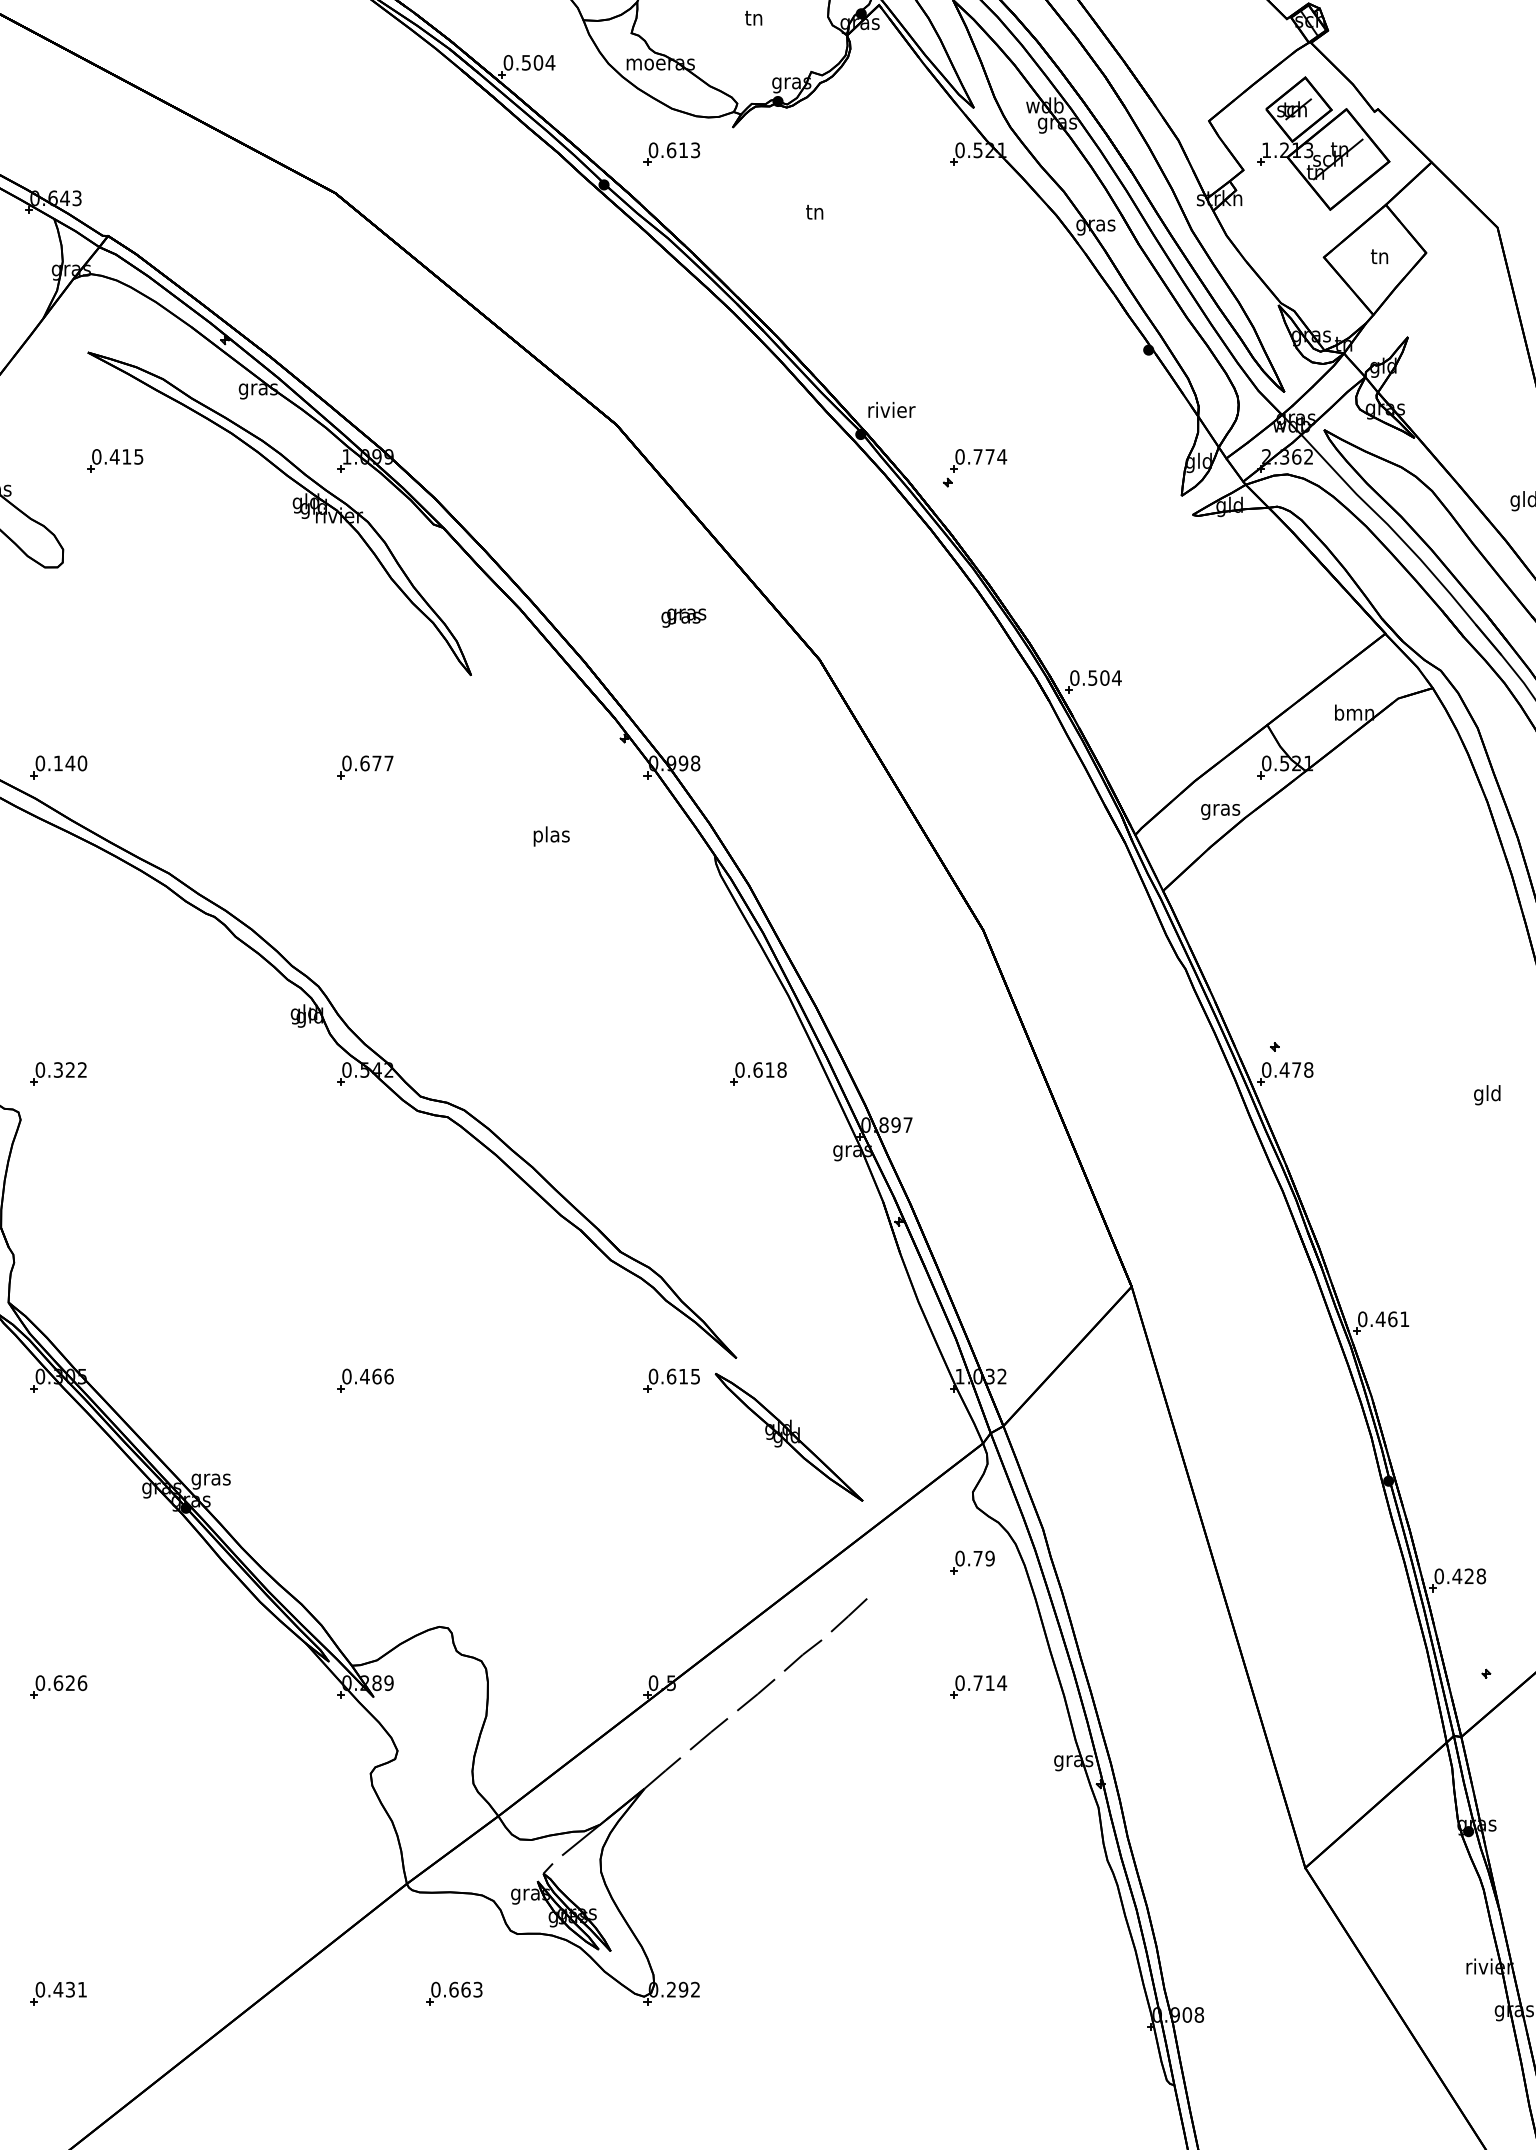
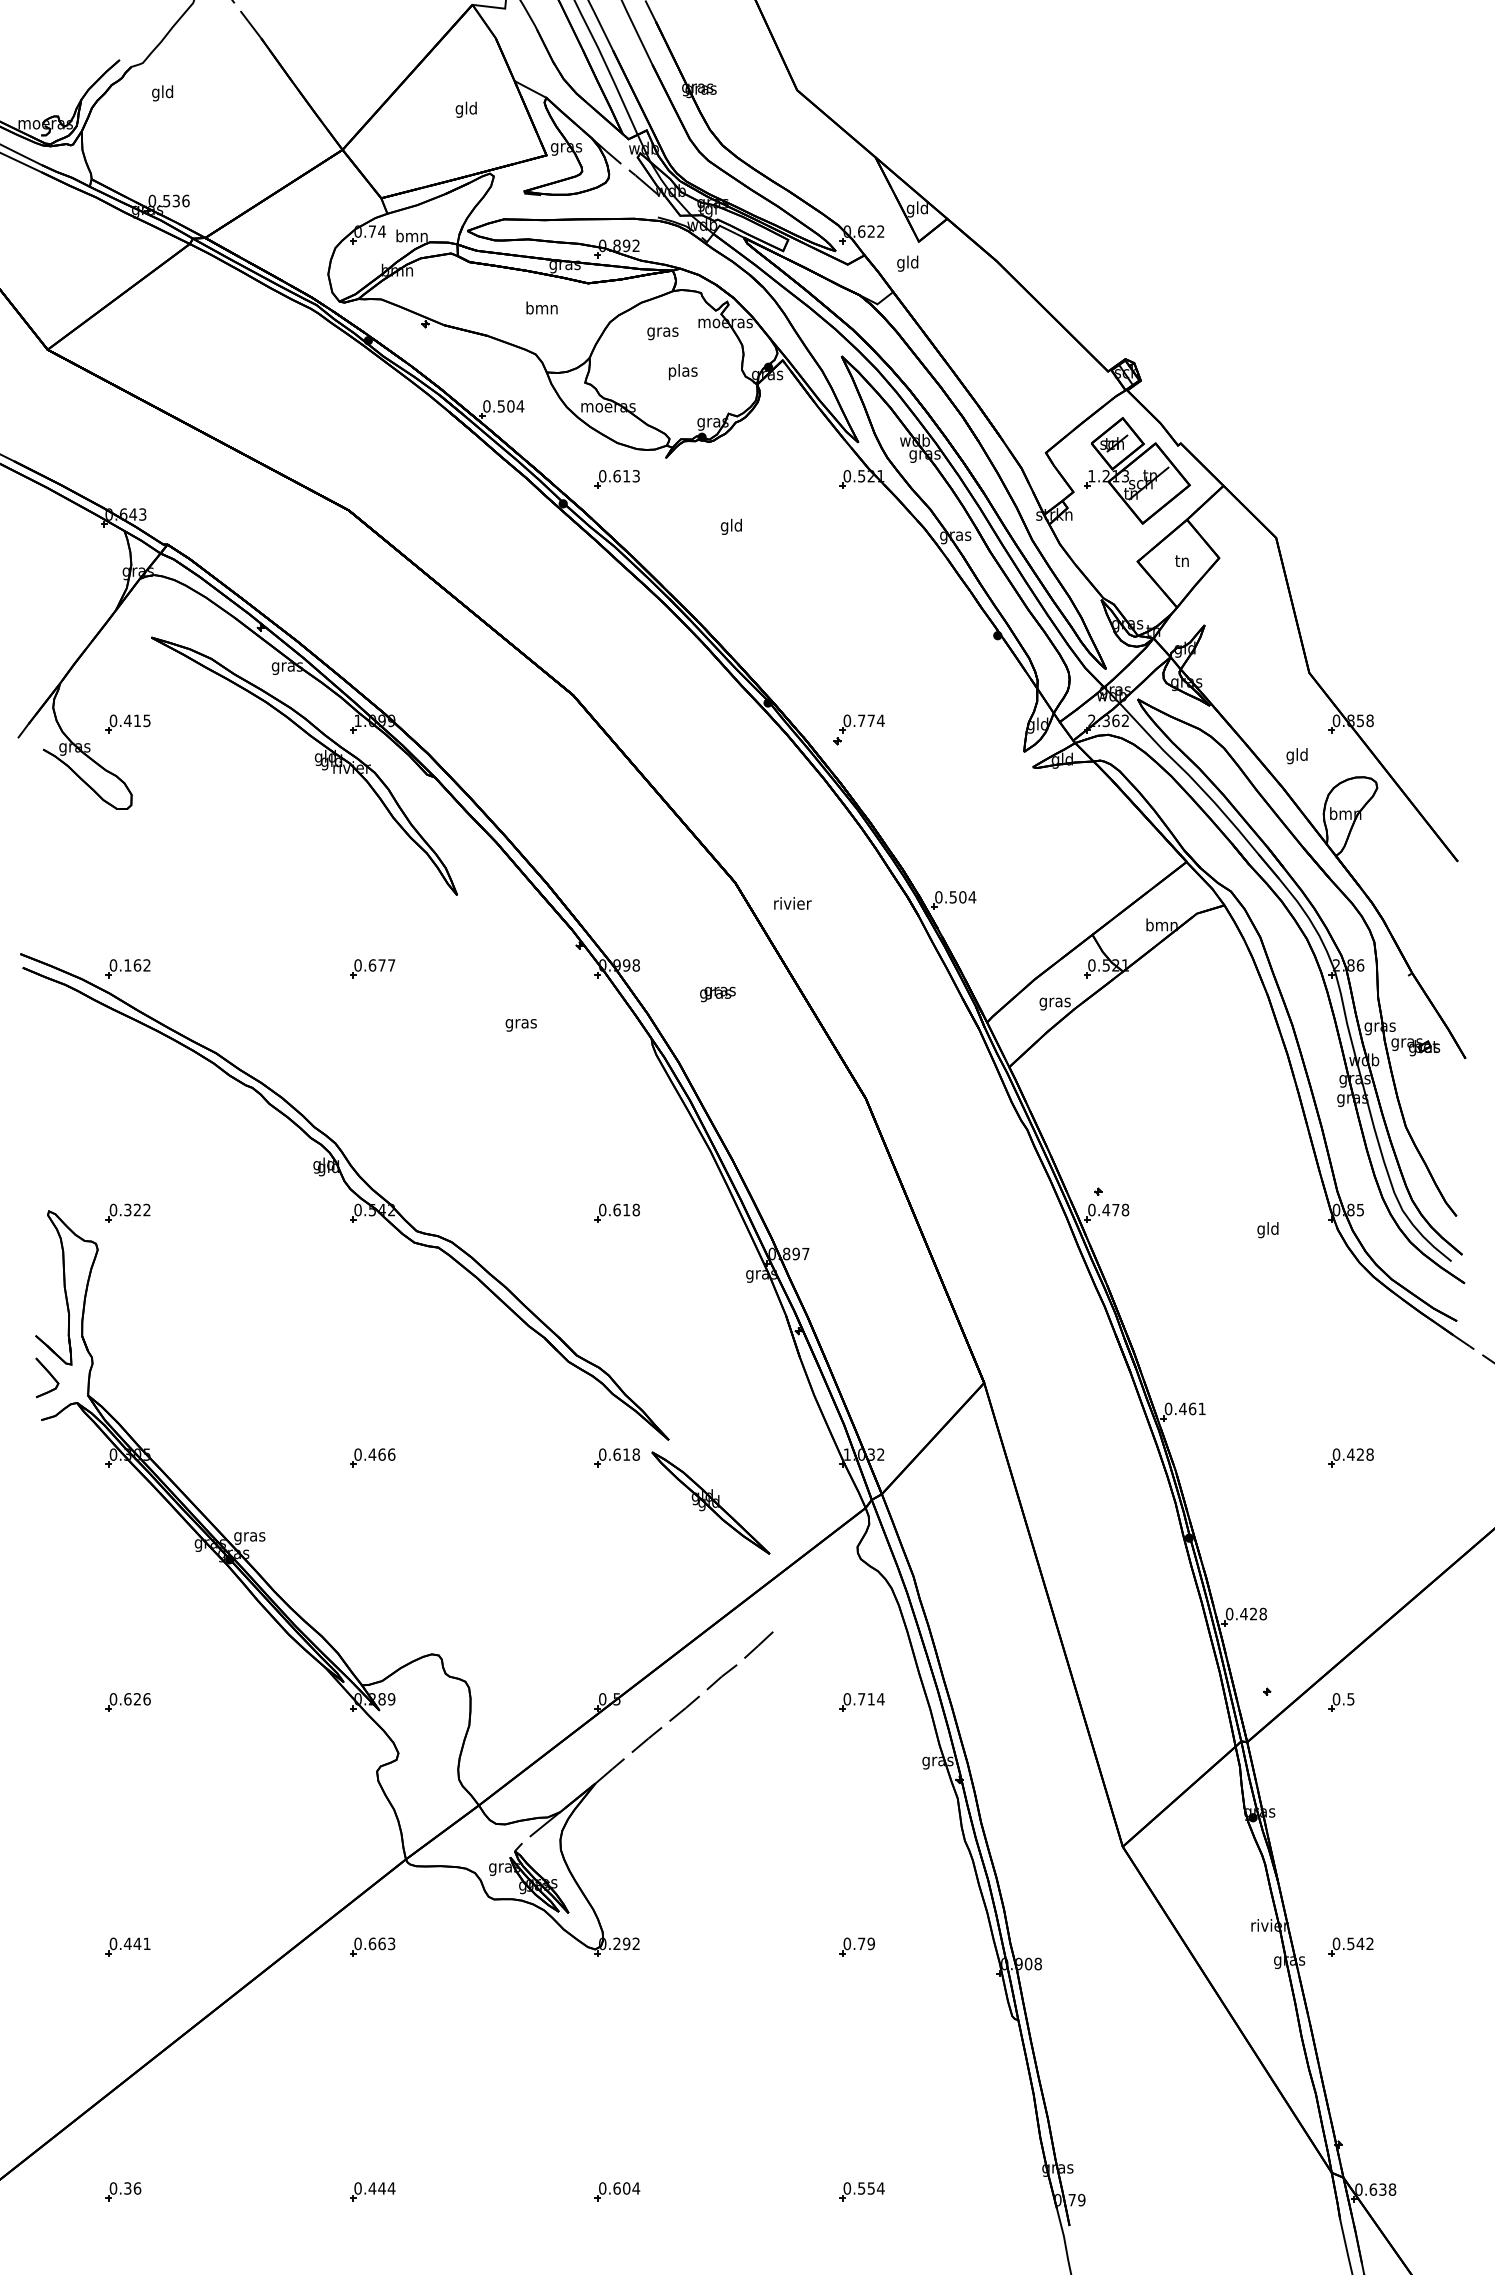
text: (754, 20) -> (683, 372), tn -> plas
text: (813, 213) -> (730, 526), tn -> gld
text: (891, 410) -> (792, 903), moved
part: (114, 460) -> (127, 723), moved
text: (683, 618) -> (717, 994), moved
text: (75, 763) -> (141, 965), 0.140 -> 0.162
text: (550, 836) -> (520, 1023), plas -> gras
part: (757, 1073) -> (616, 1212), moved
text: (694, 1376) -> (635, 1454), 0.615 -> 0.618
part: (971, 1561) -> (856, 1946), moved
text: (70, 1989) -> (137, 1943), 0.431 -> 0.441
part: (453, 1993) -> (372, 1946), moved

